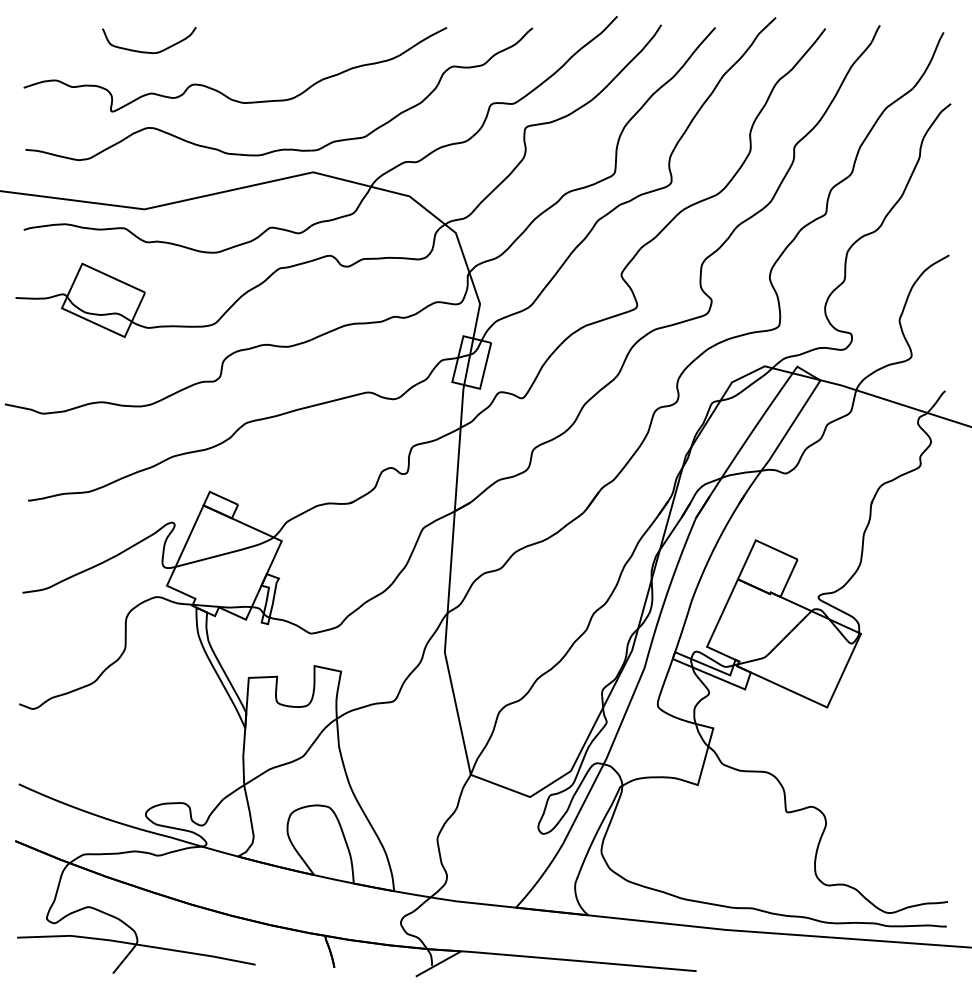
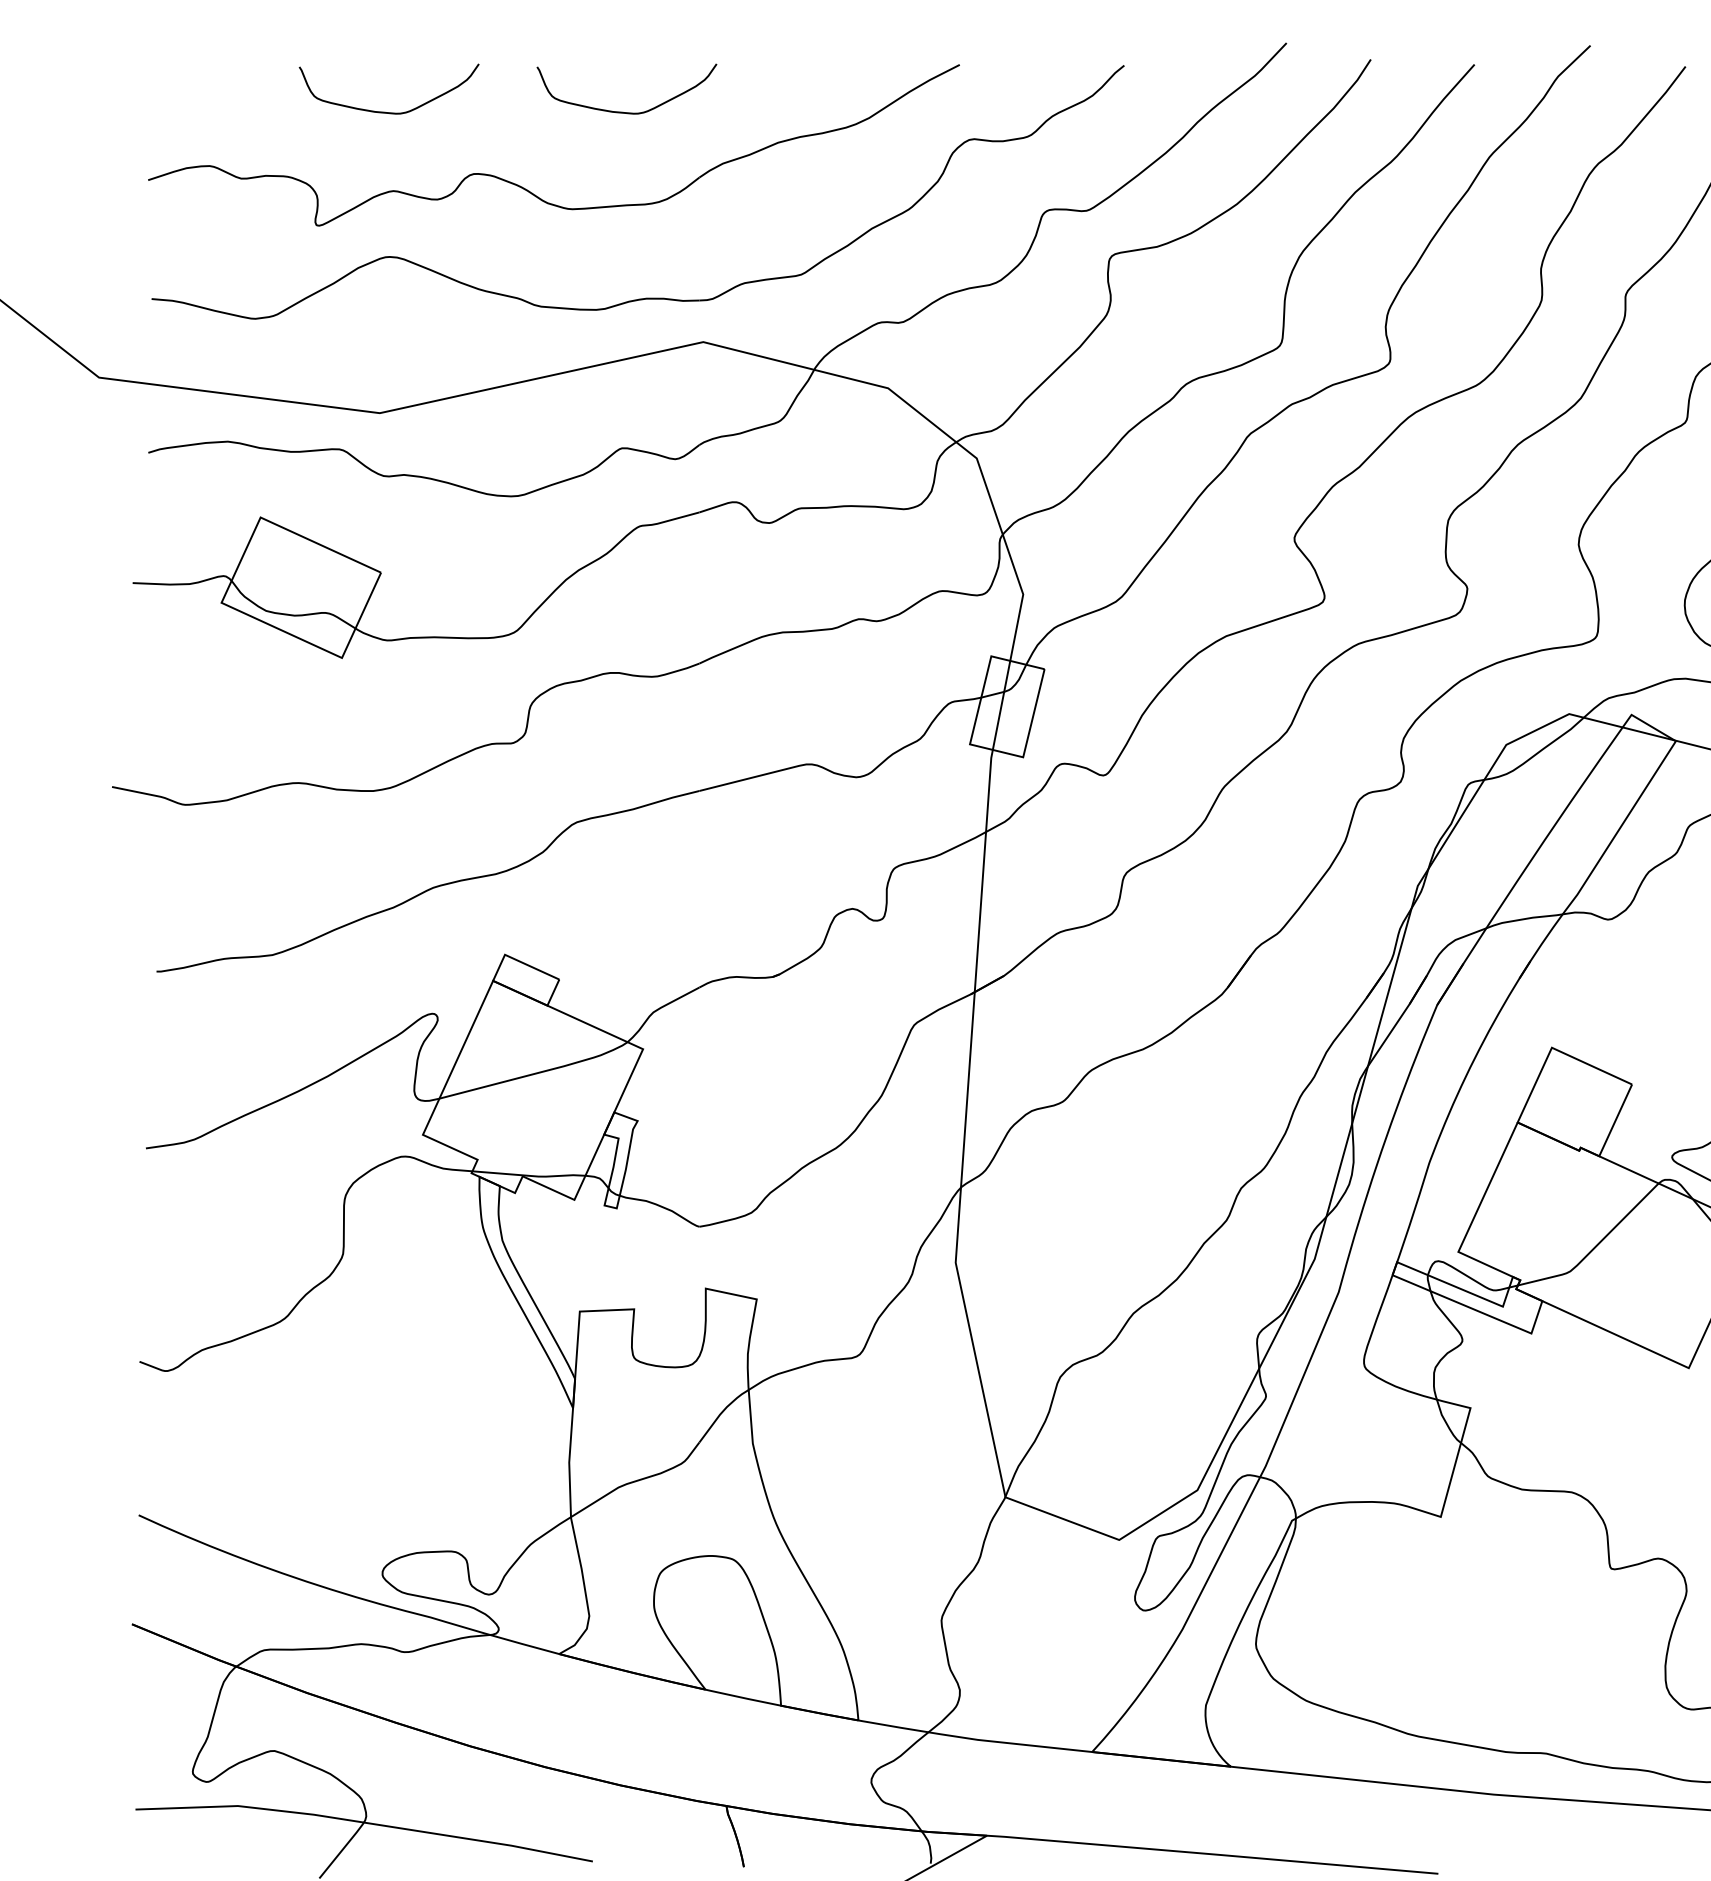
curve: (272, 51) -> (625, 110), added

